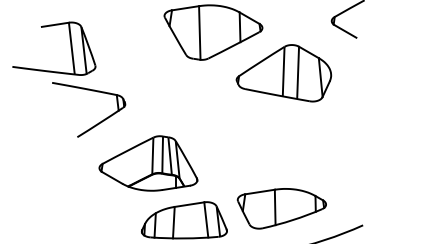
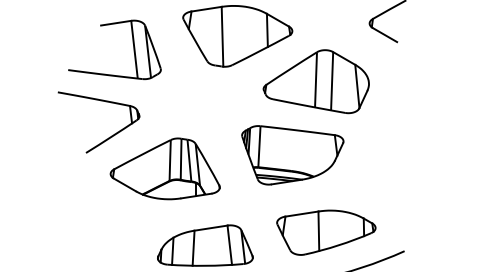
part: (70, 47) -> (132, 48), moved
part: (262, 139) -> (292, 155), added
part: (148, 163) -> (165, 168), moved
part: (281, 208) -> (325, 232), moved

